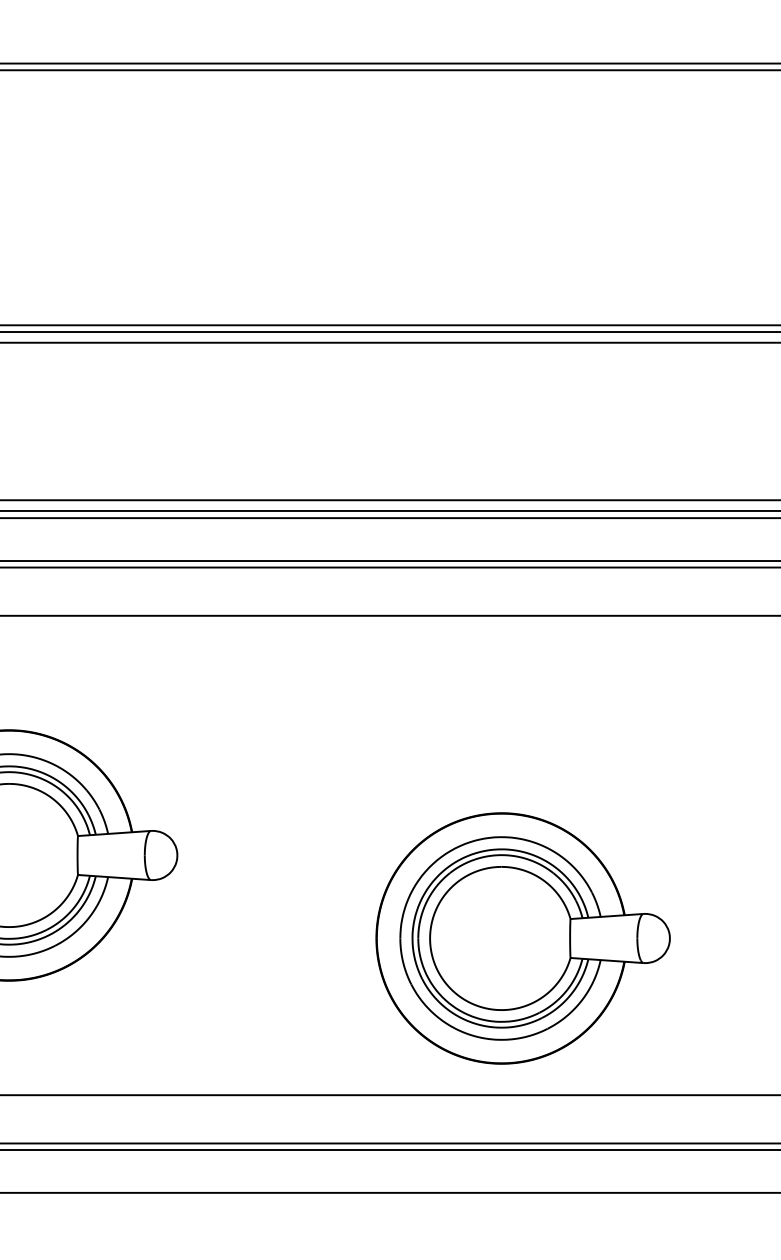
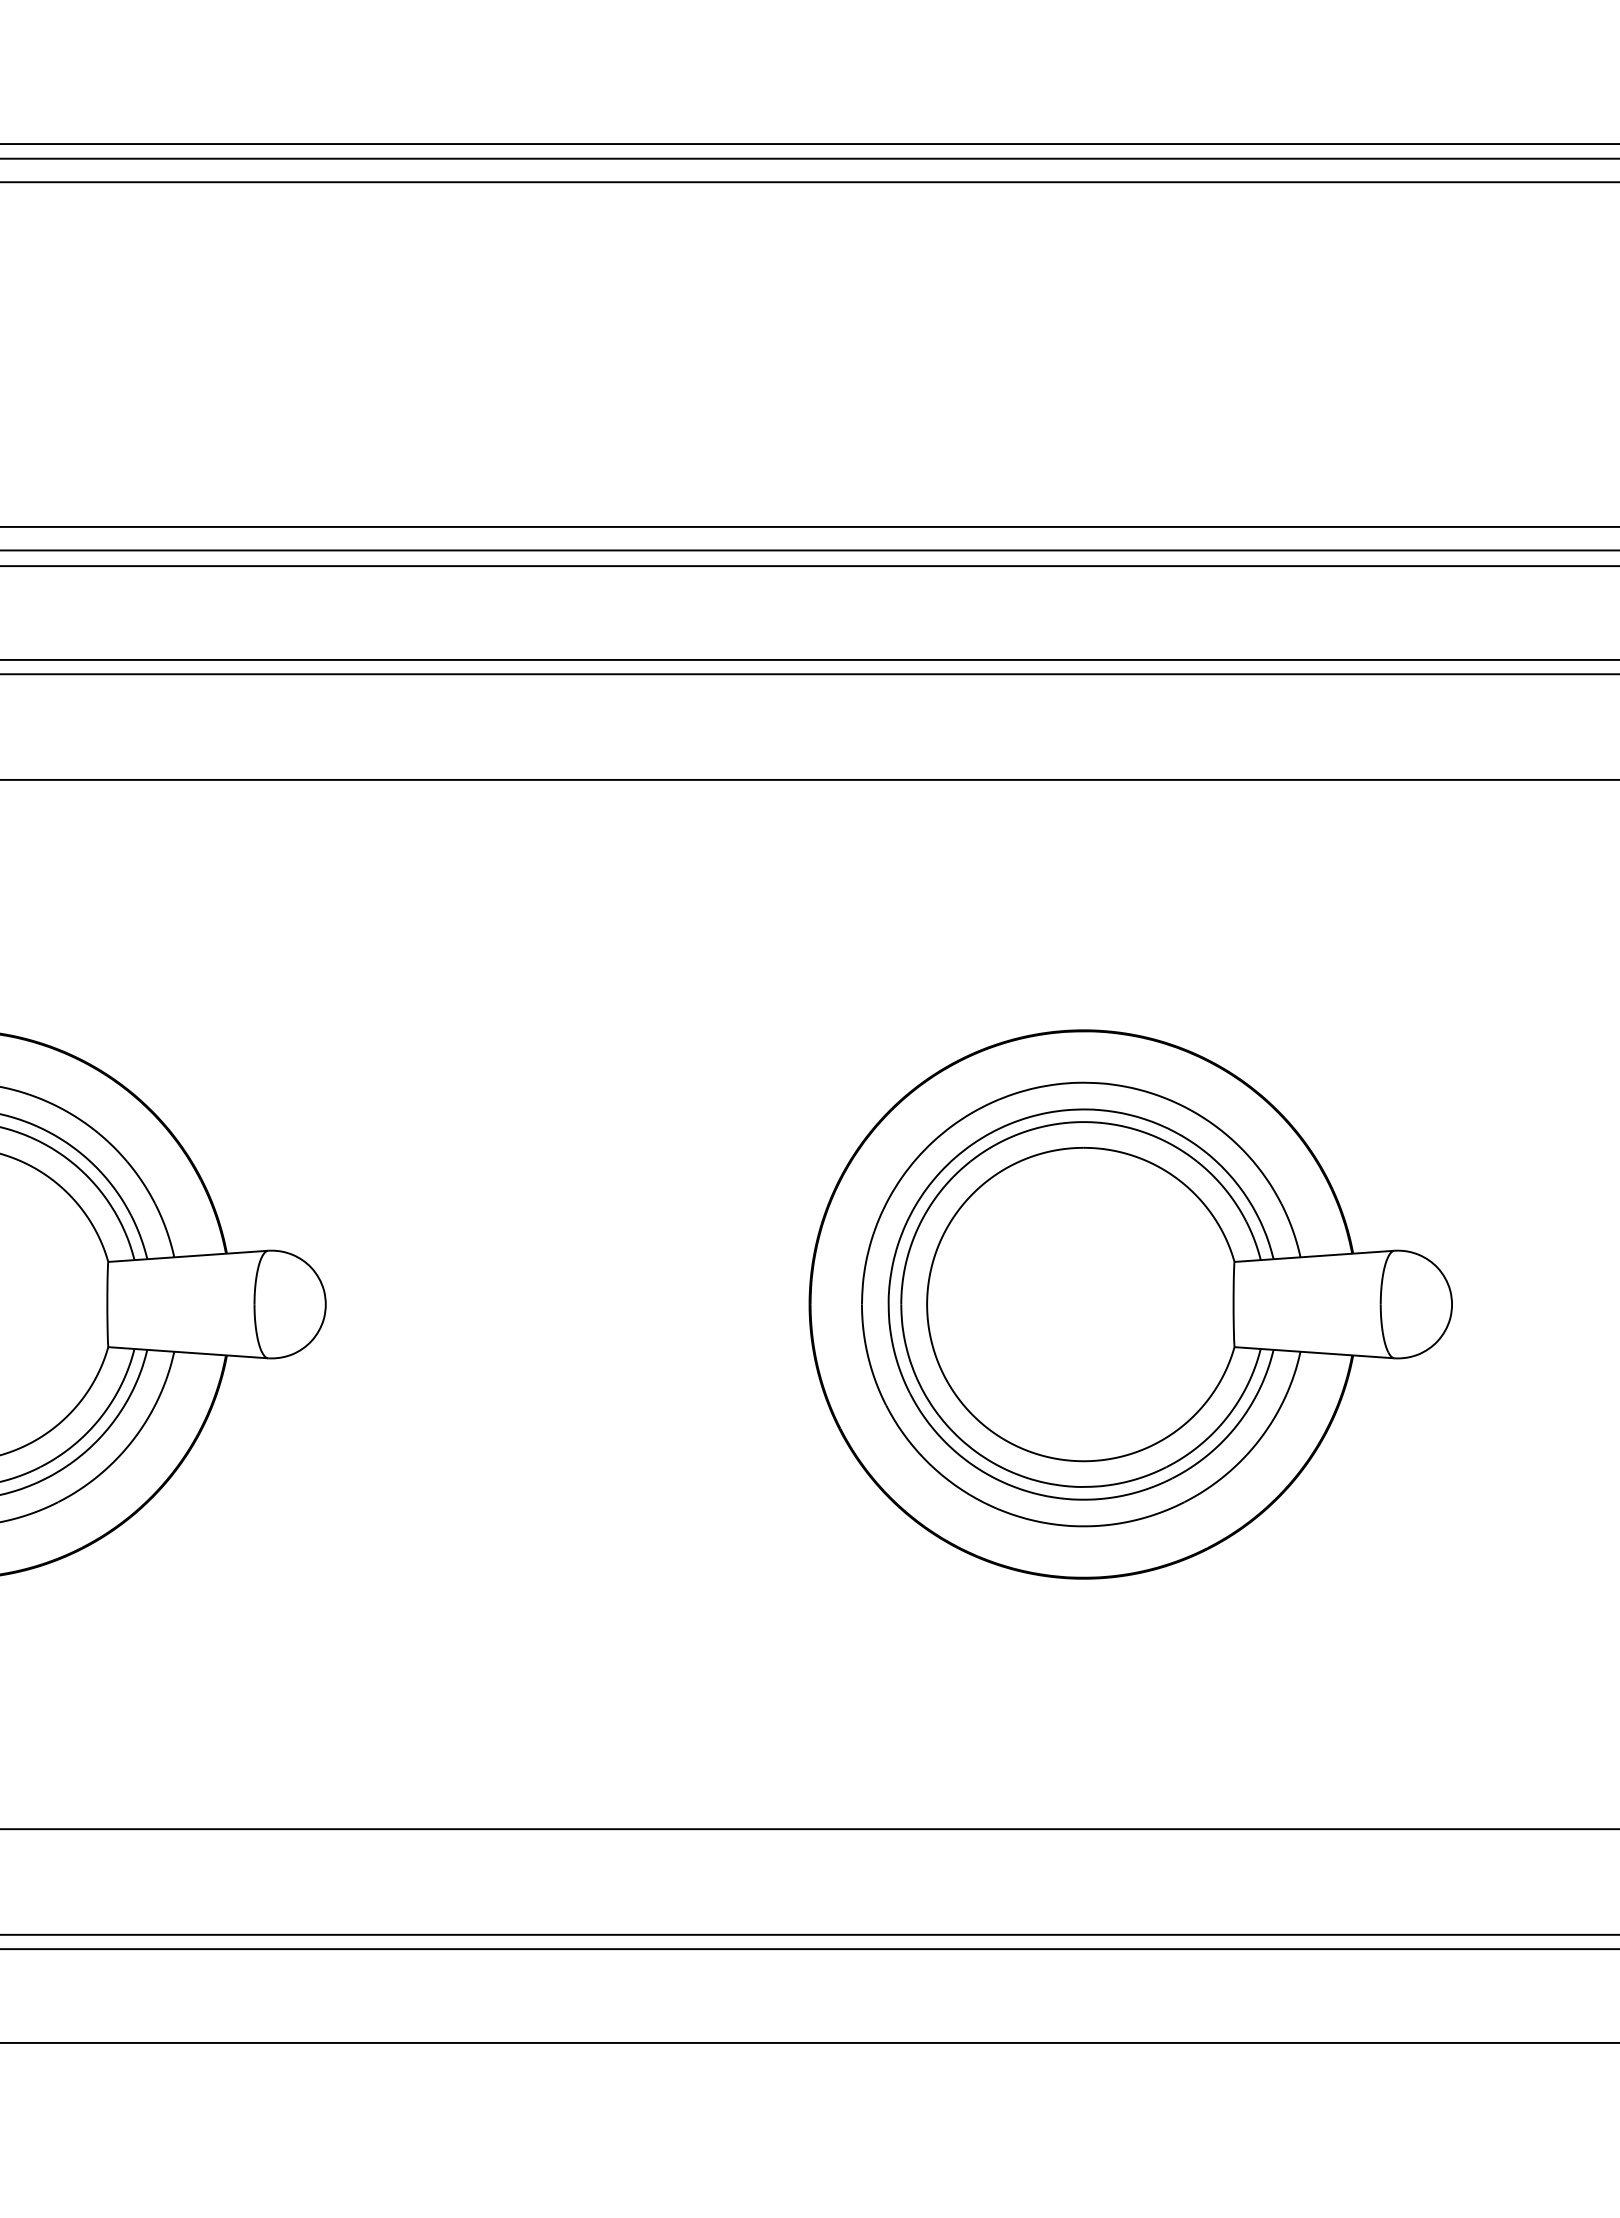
part: (522, 938) -> (1129, 1304), moved

